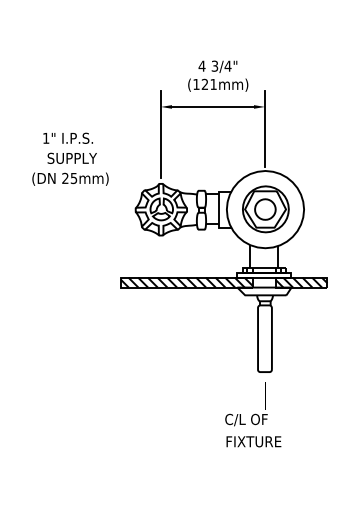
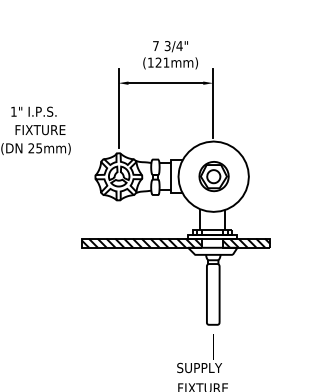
text: (201, 65) -> (155, 45), 4 -> 7
text: (74, 157) -> (39, 129), SUPPLY -> FIXTURE
part: (265, 209) -> (213, 176), size x0.7
text: (249, 419) -> (199, 368), C/L OF -> SUPPLY

